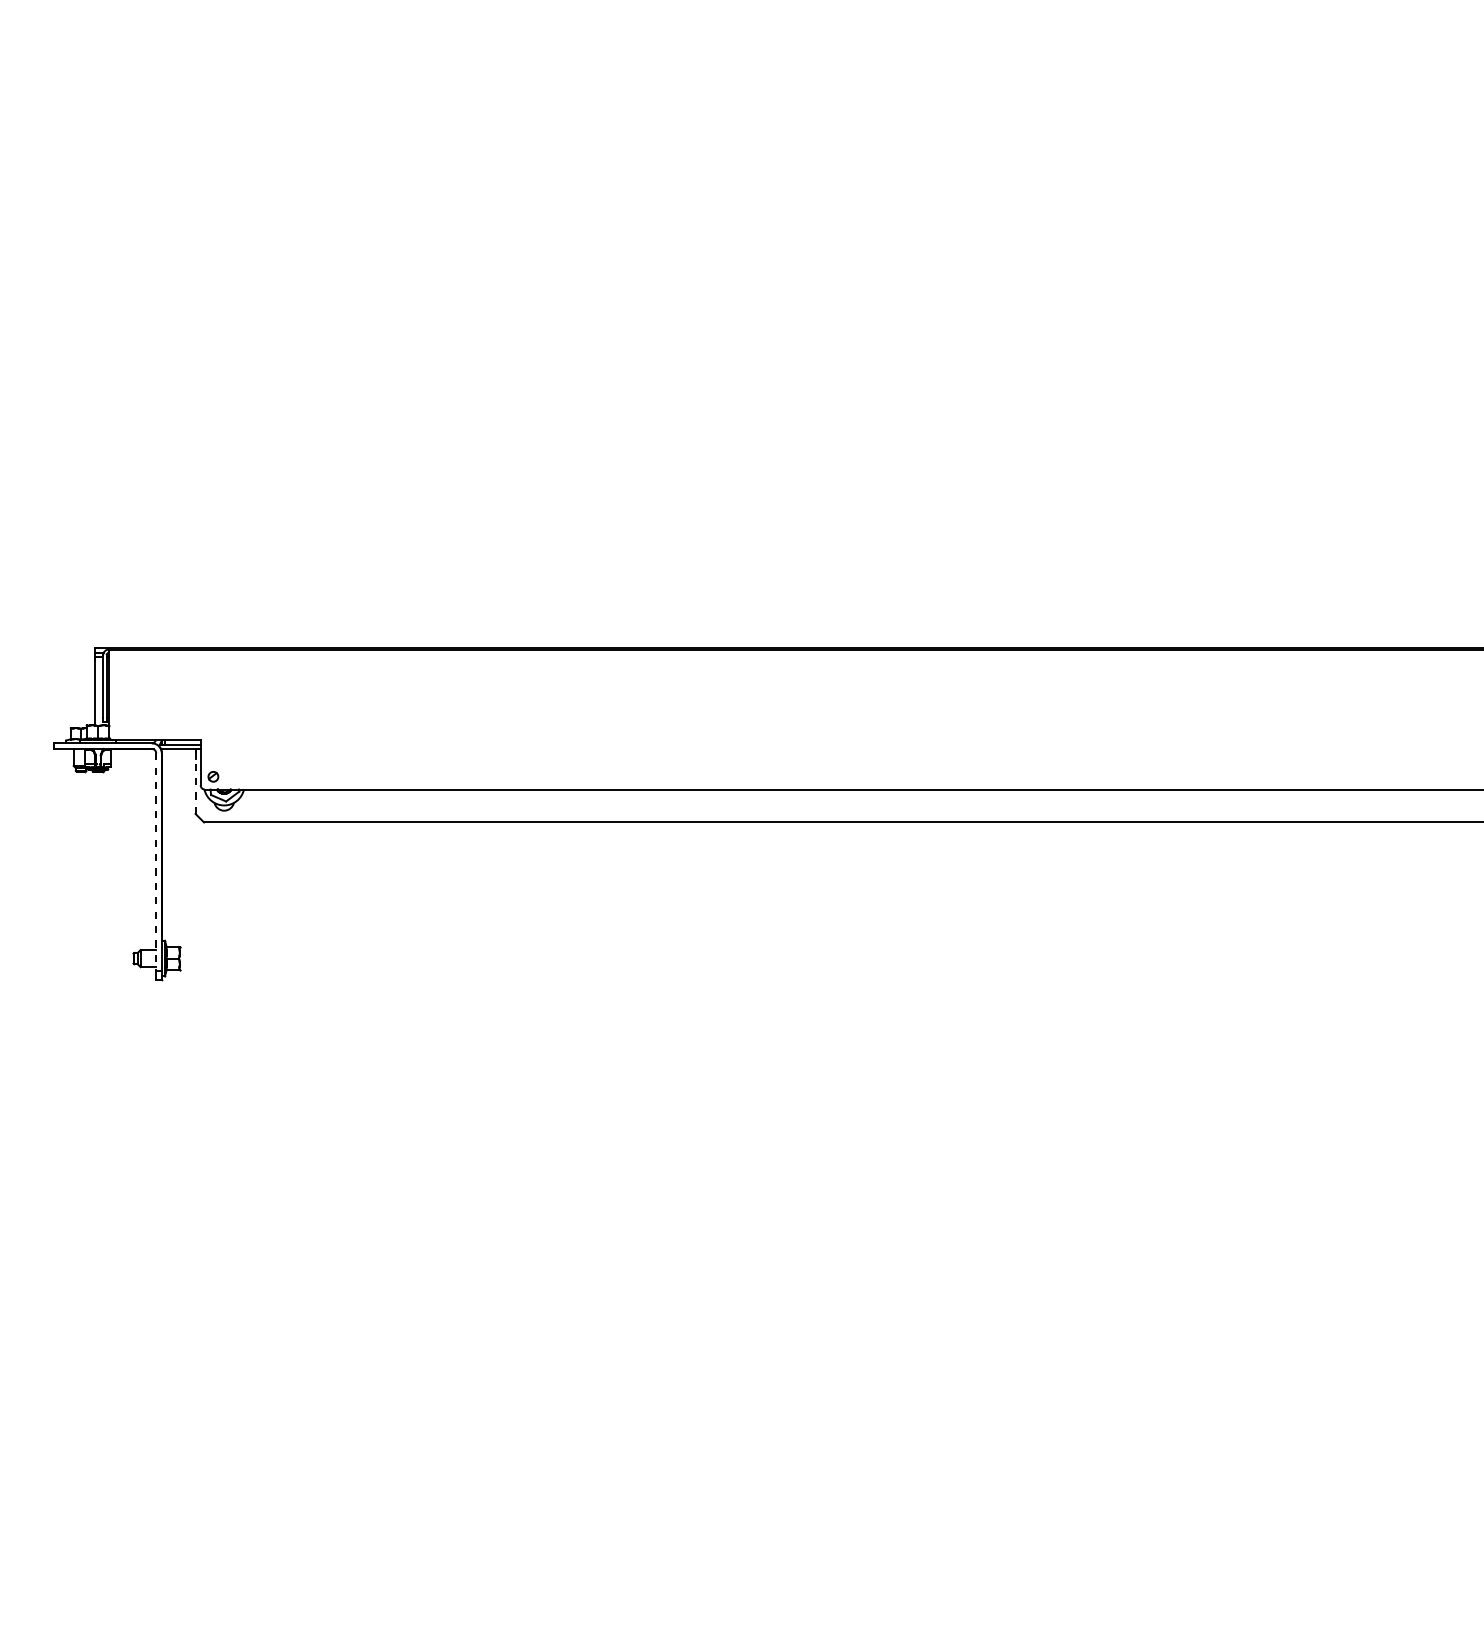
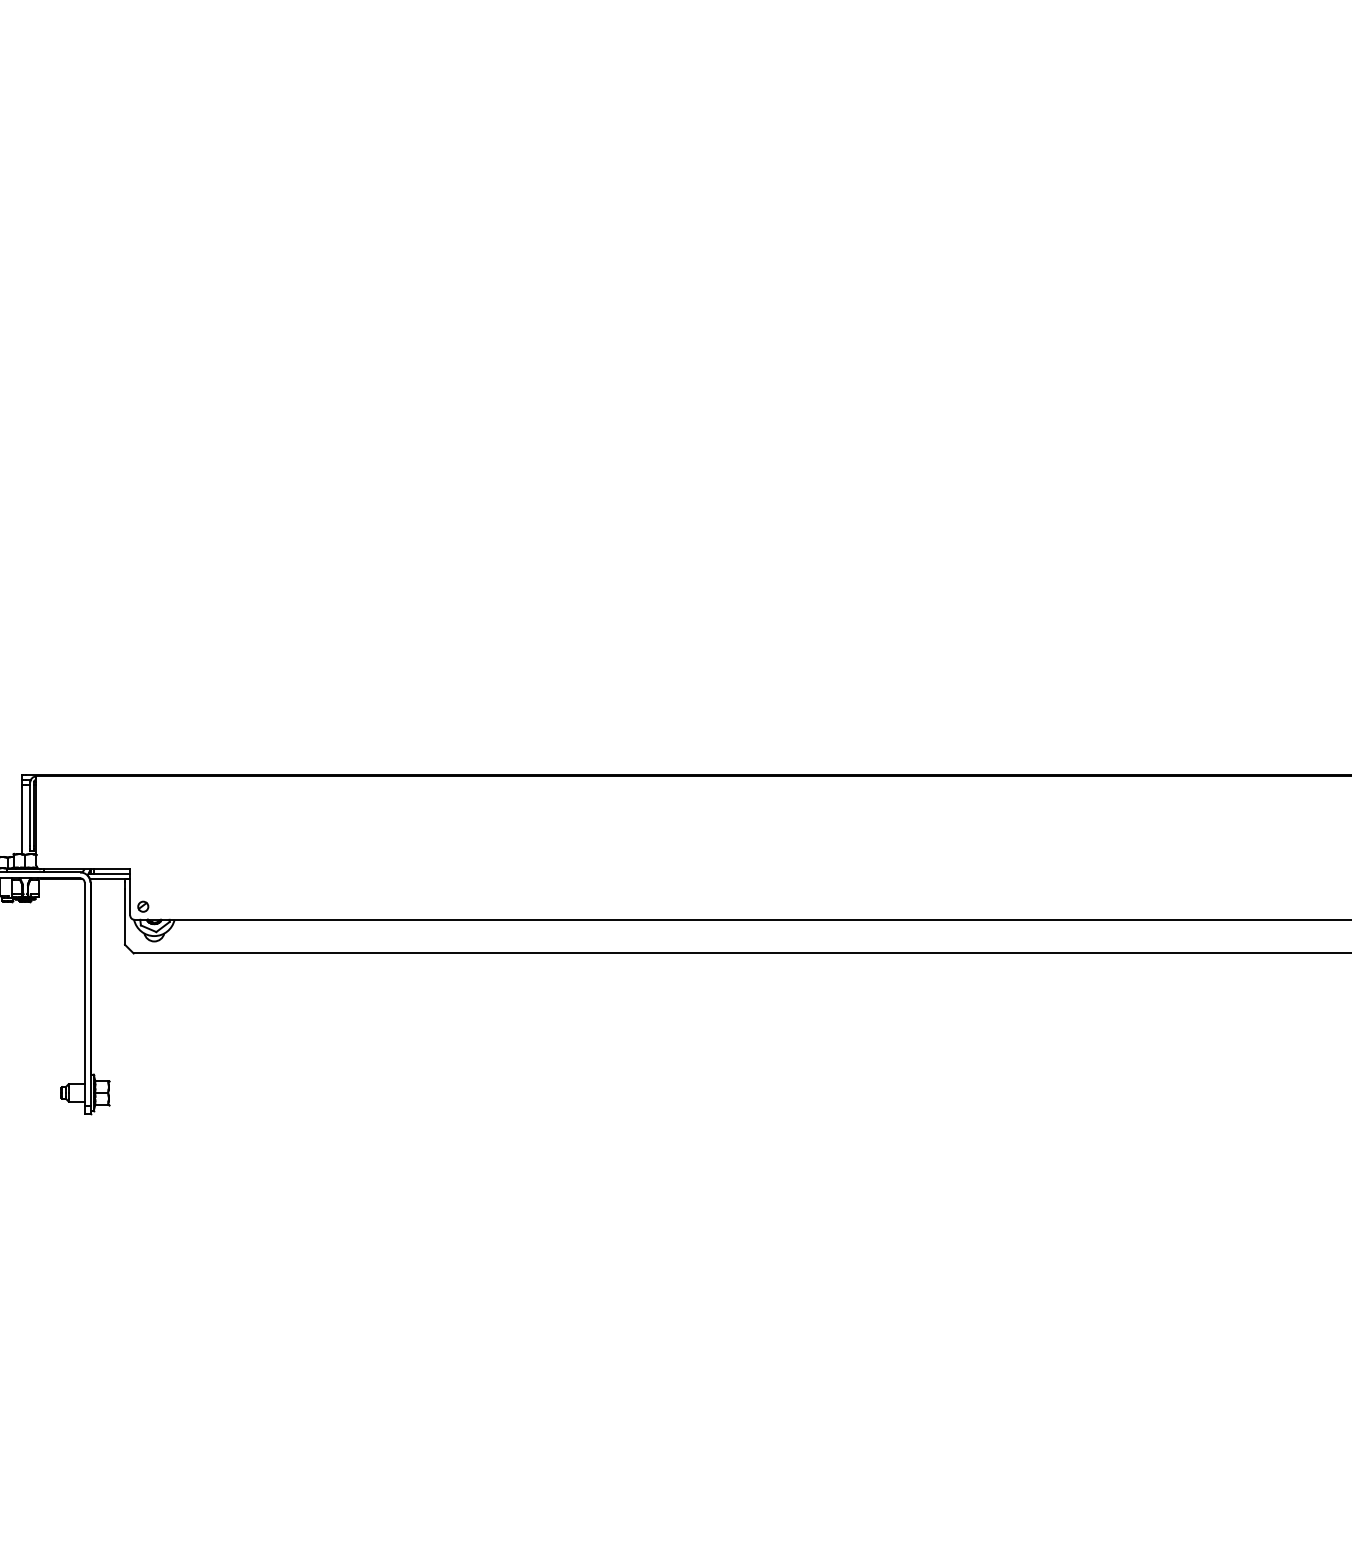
line: (195, 786) -> (124, 916), dashed -> solid
line: (156, 862) -> (85, 994), dashed -> solid

